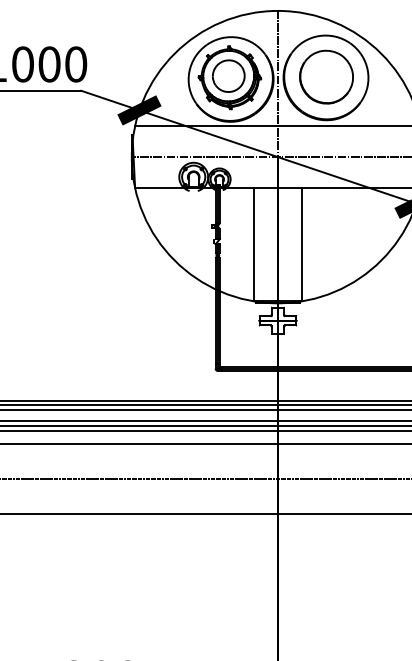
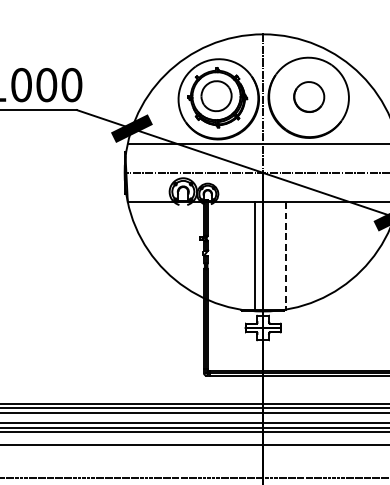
part: (326, 76) -> (309, 96), size x0.6
line: (254, 244) -> (255, 255), moved
line: (301, 244) -> (285, 255), solid -> dashed

